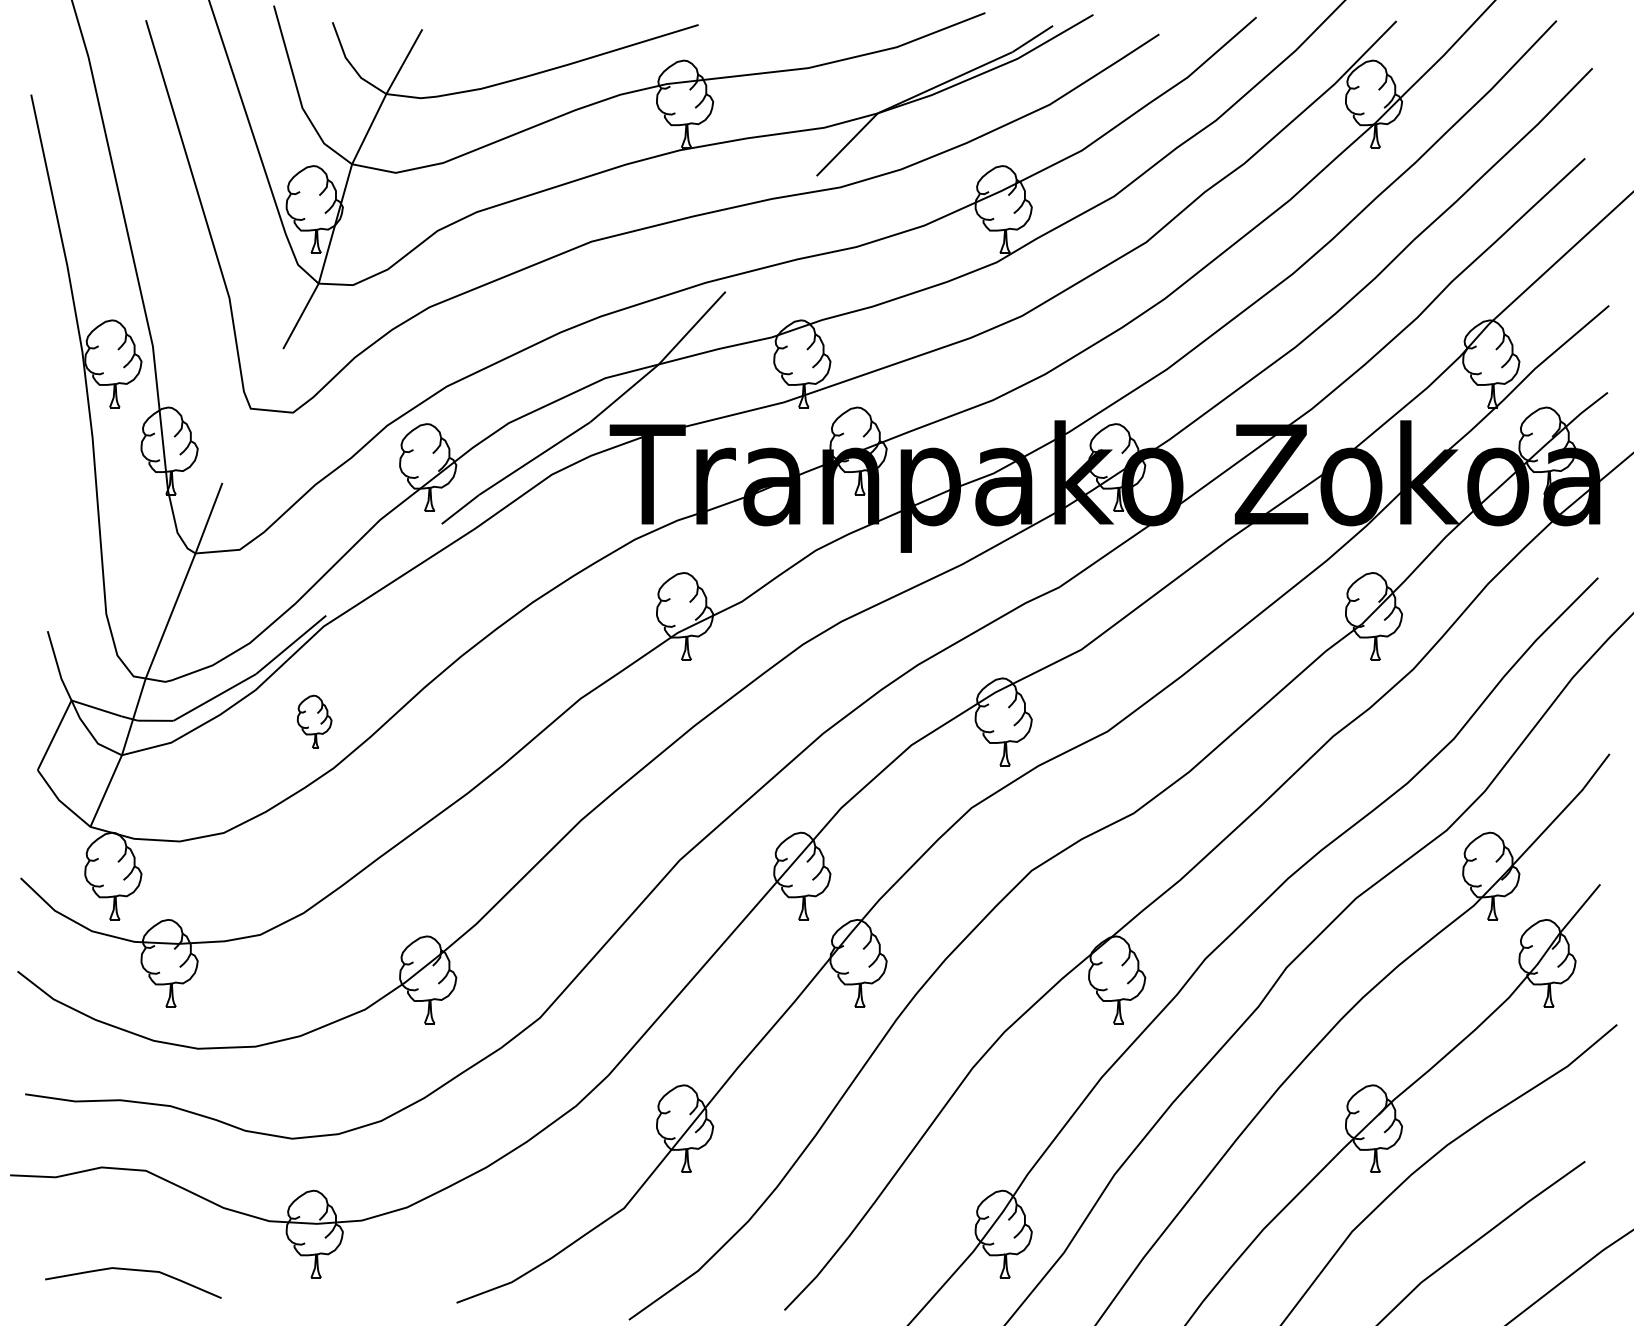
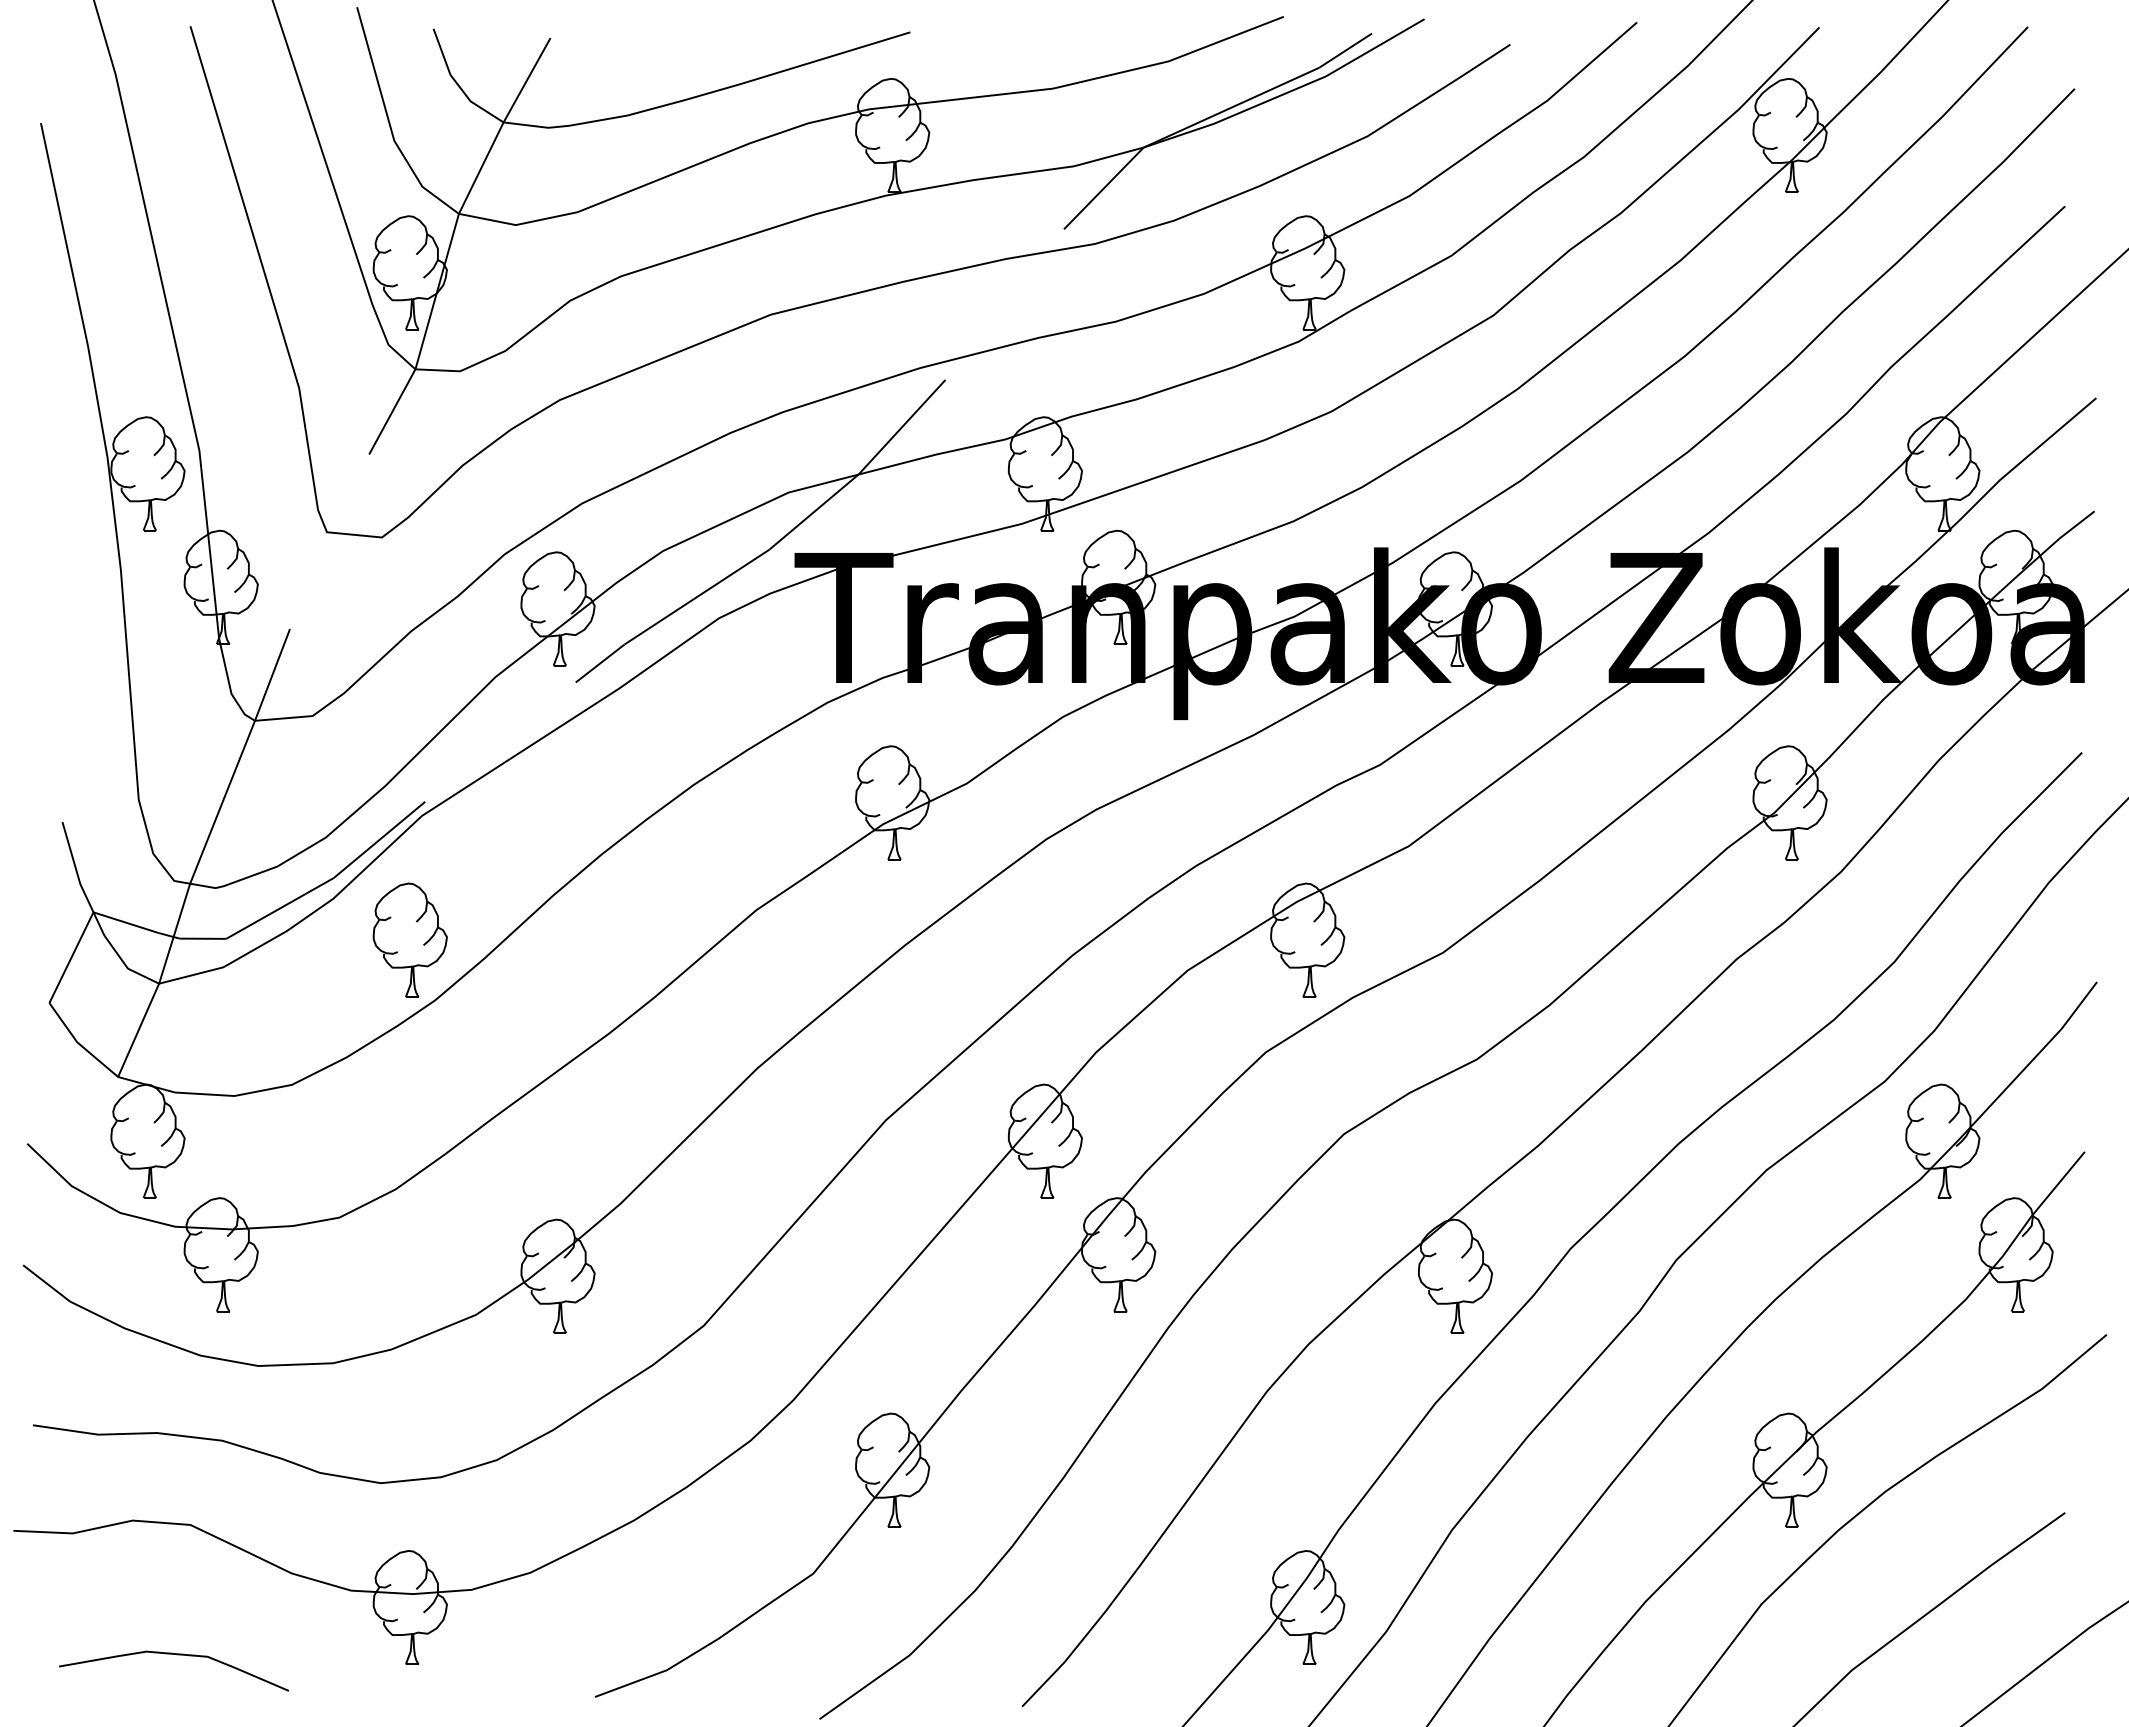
part: (314, 721) -> (409, 939), size x1.67

